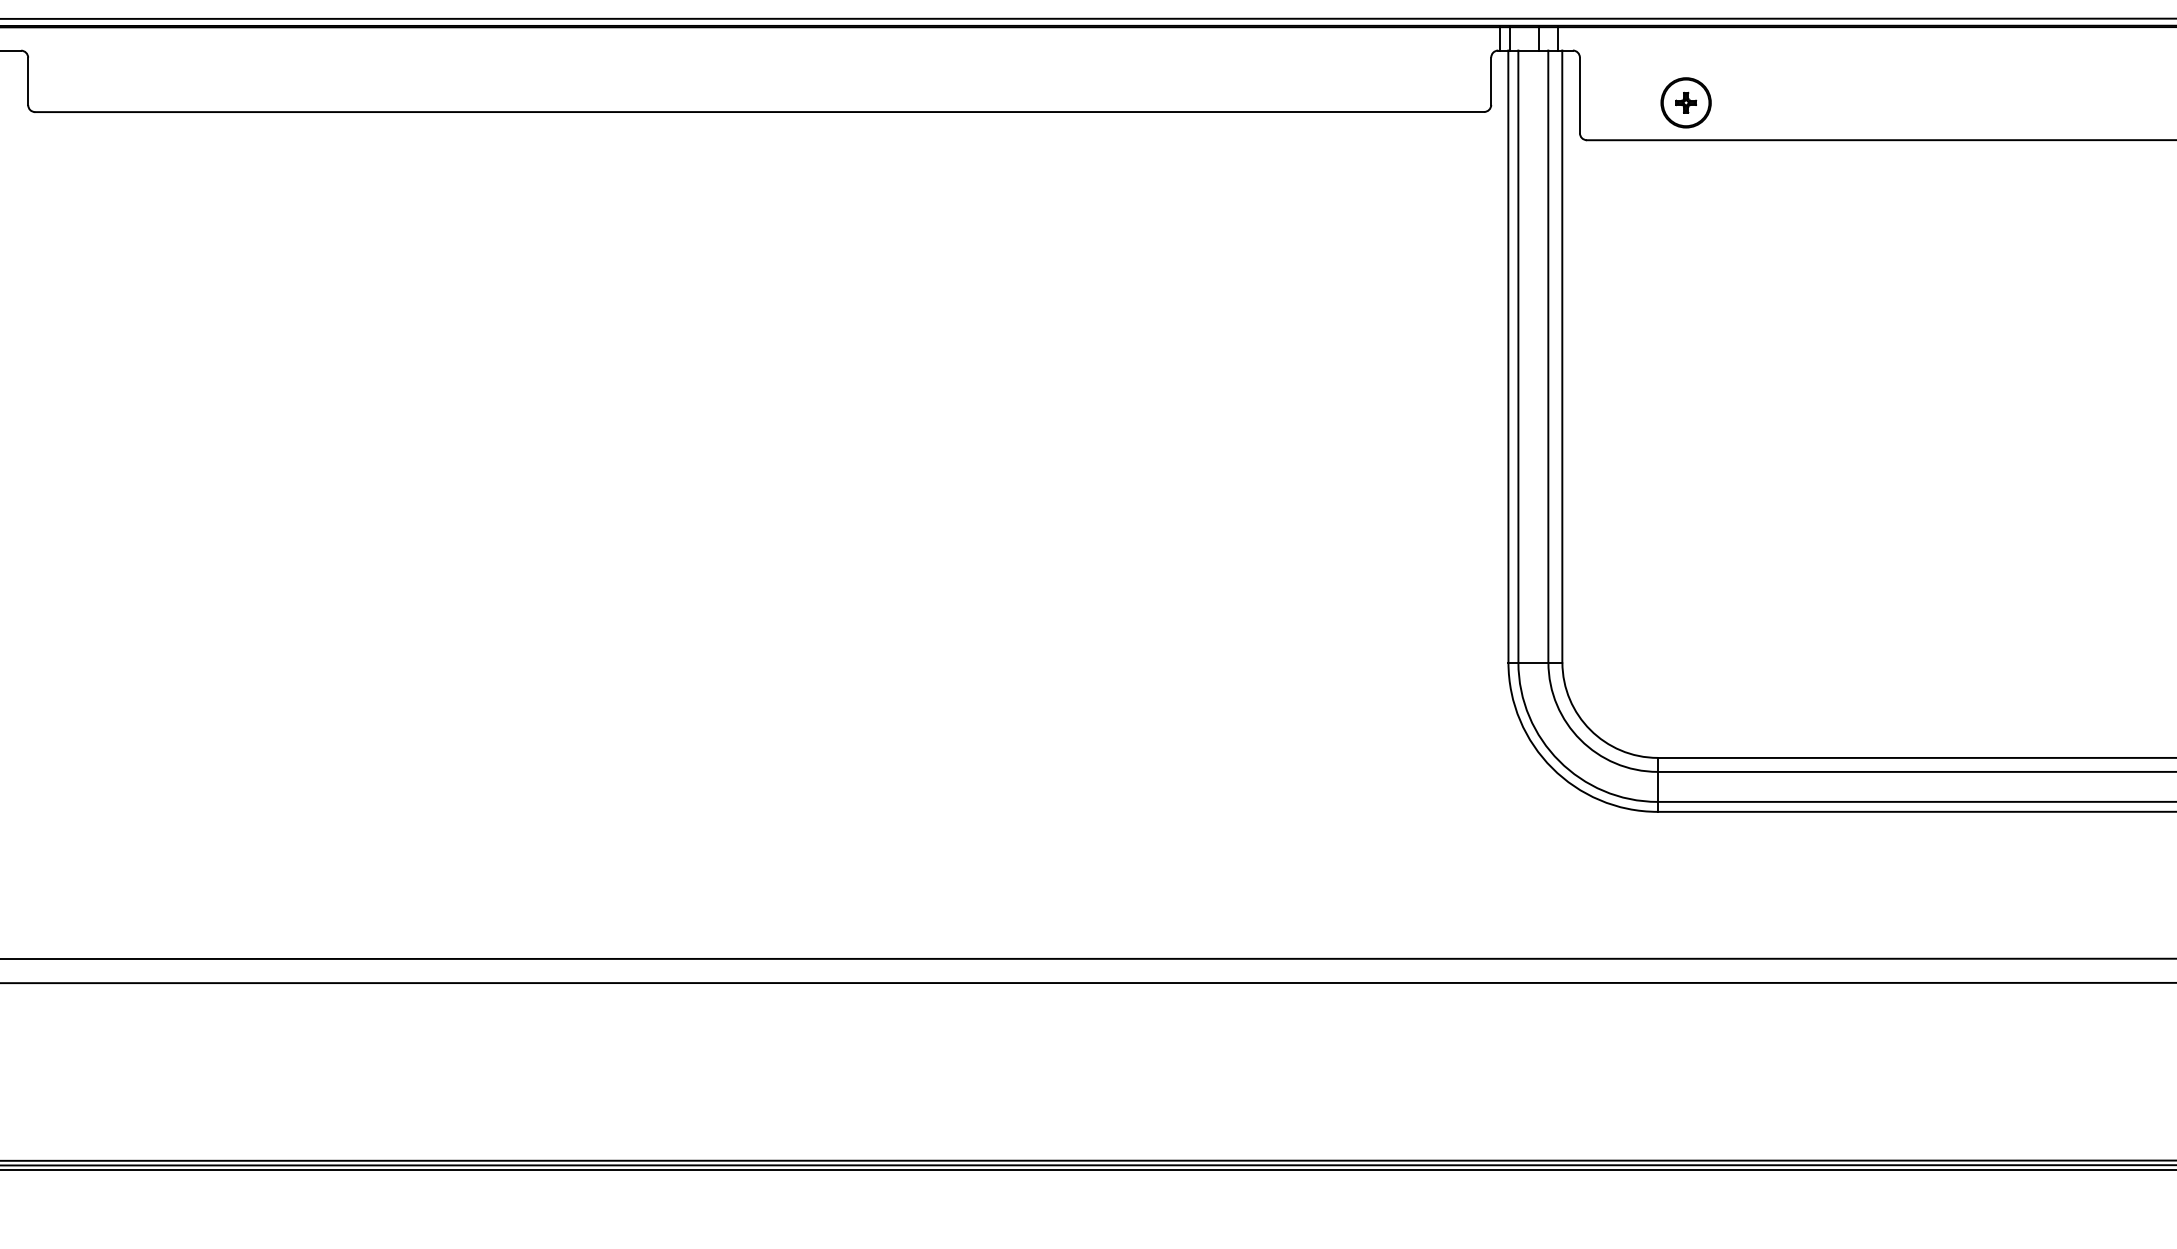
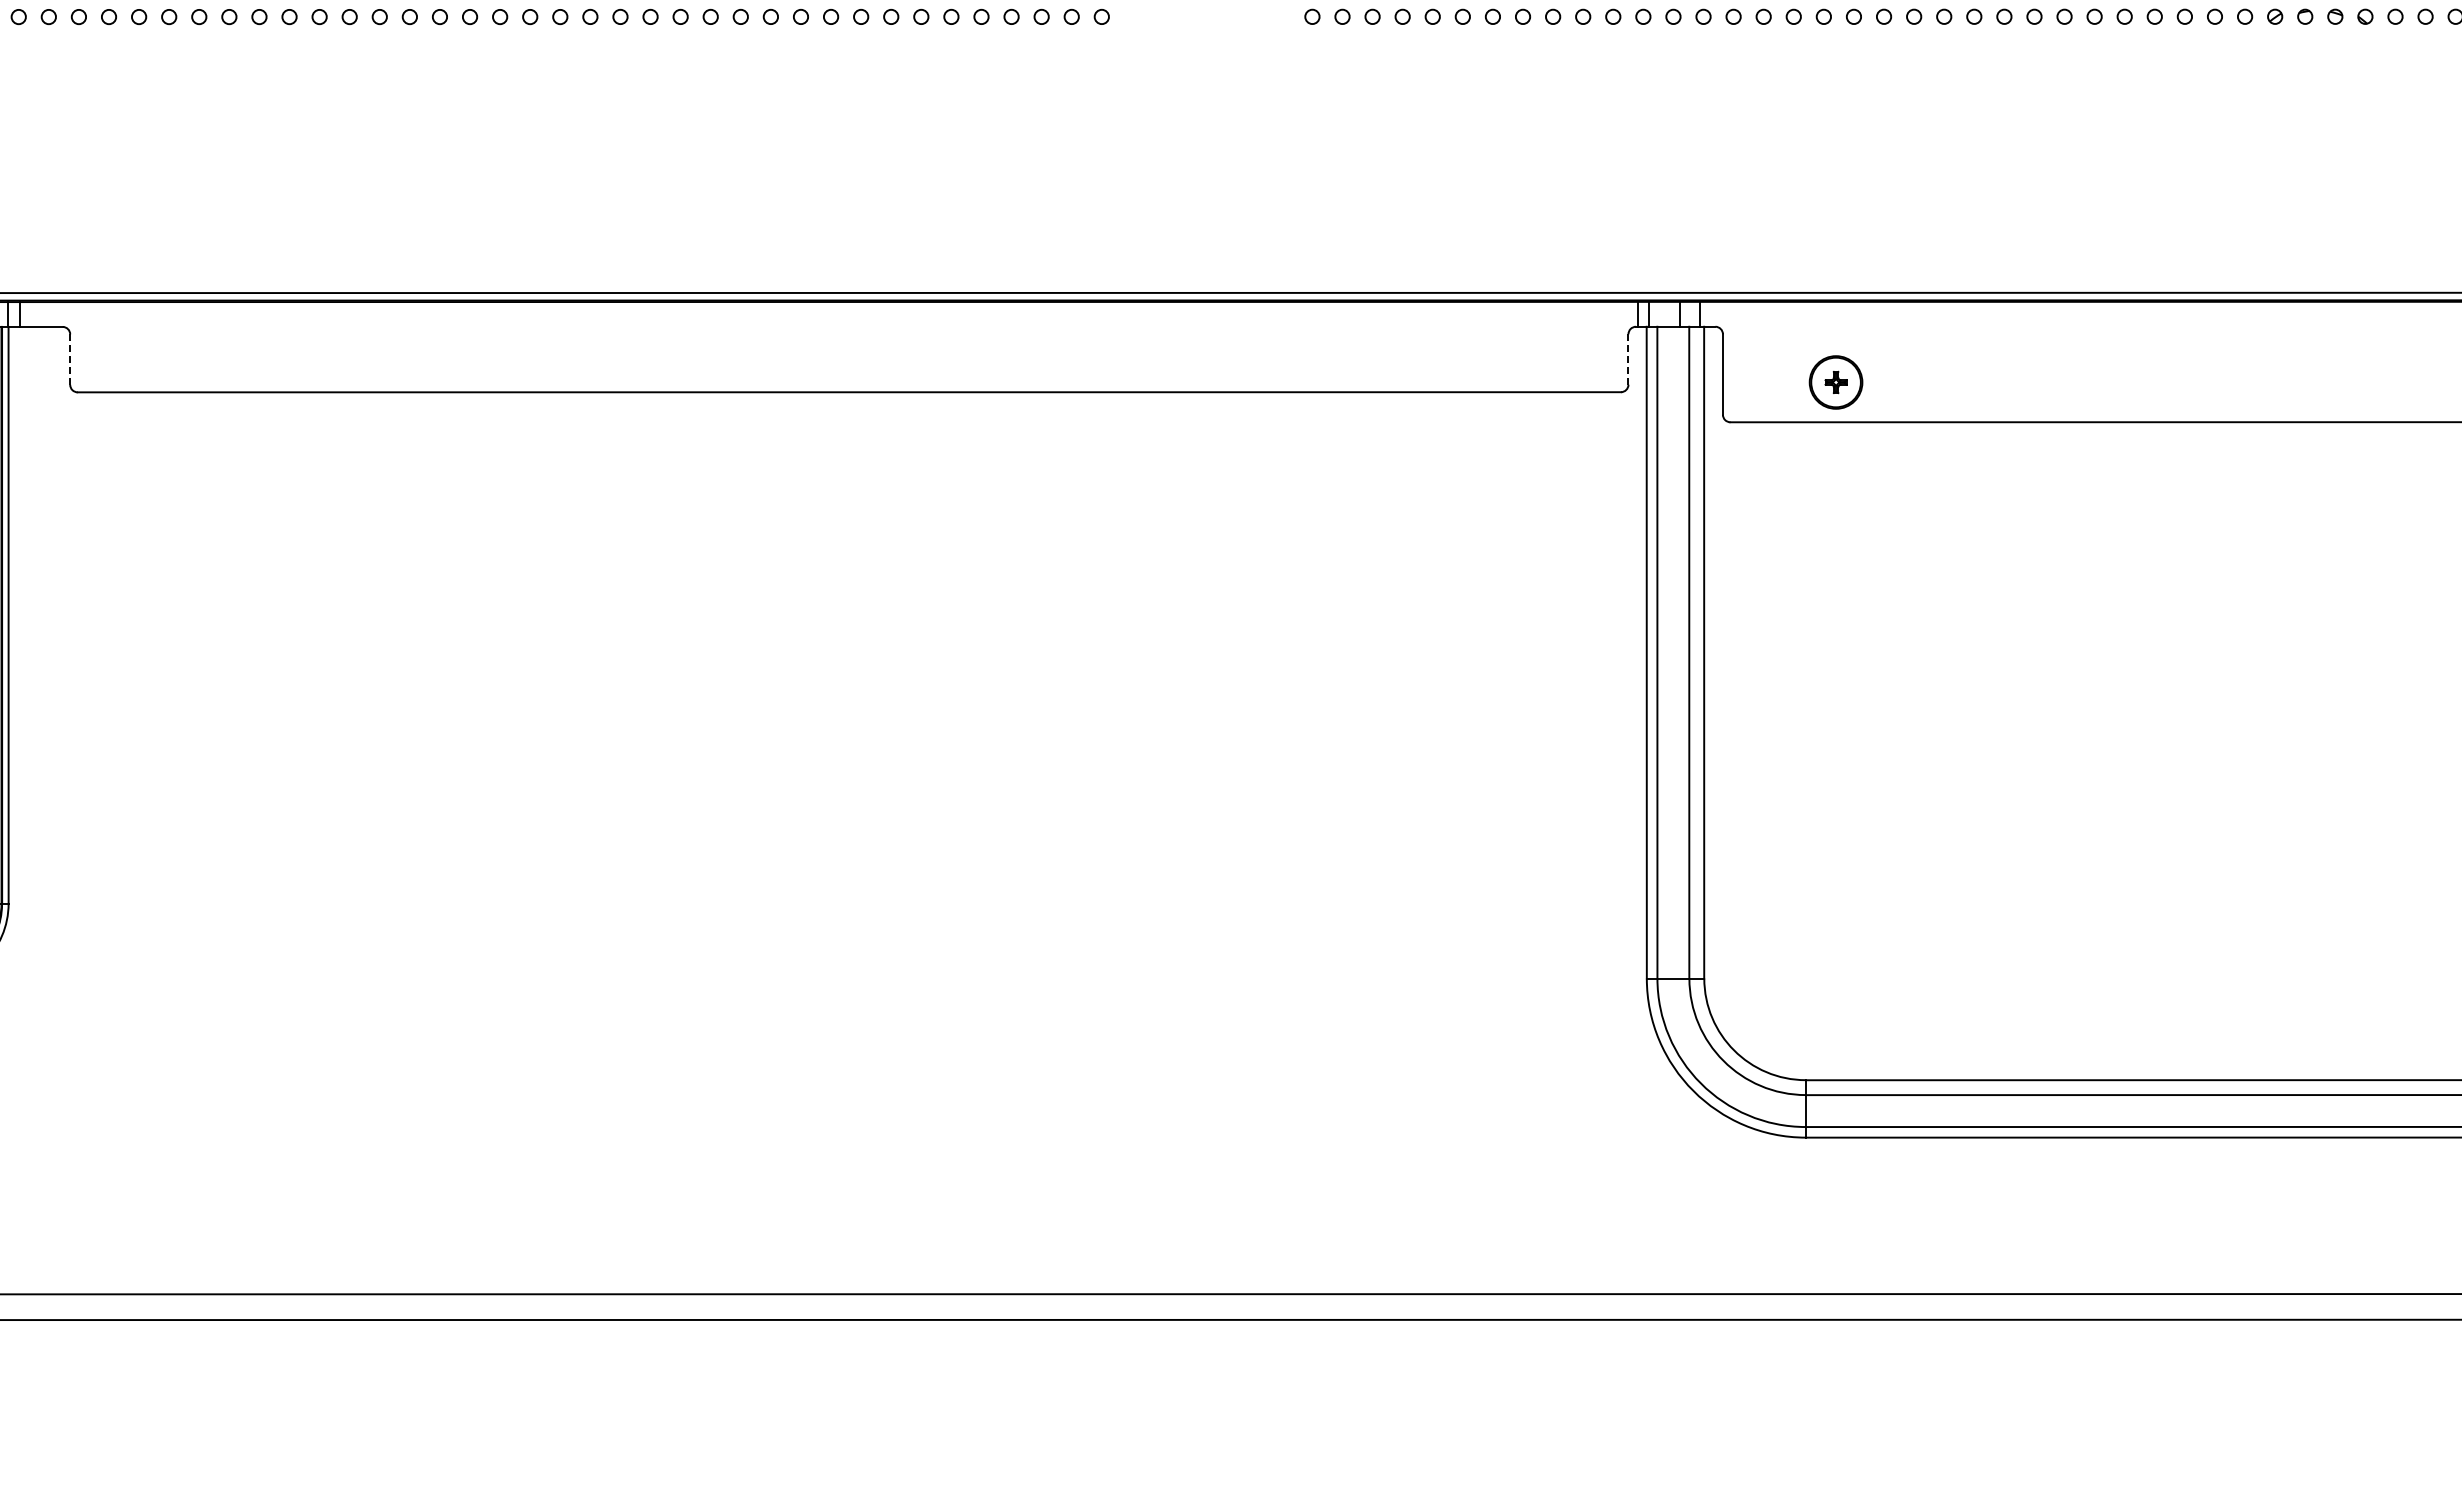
line: (1491, 80) -> (1628, 358), solid -> dashed
line: (28, 81) -> (70, 359), solid -> dashed

